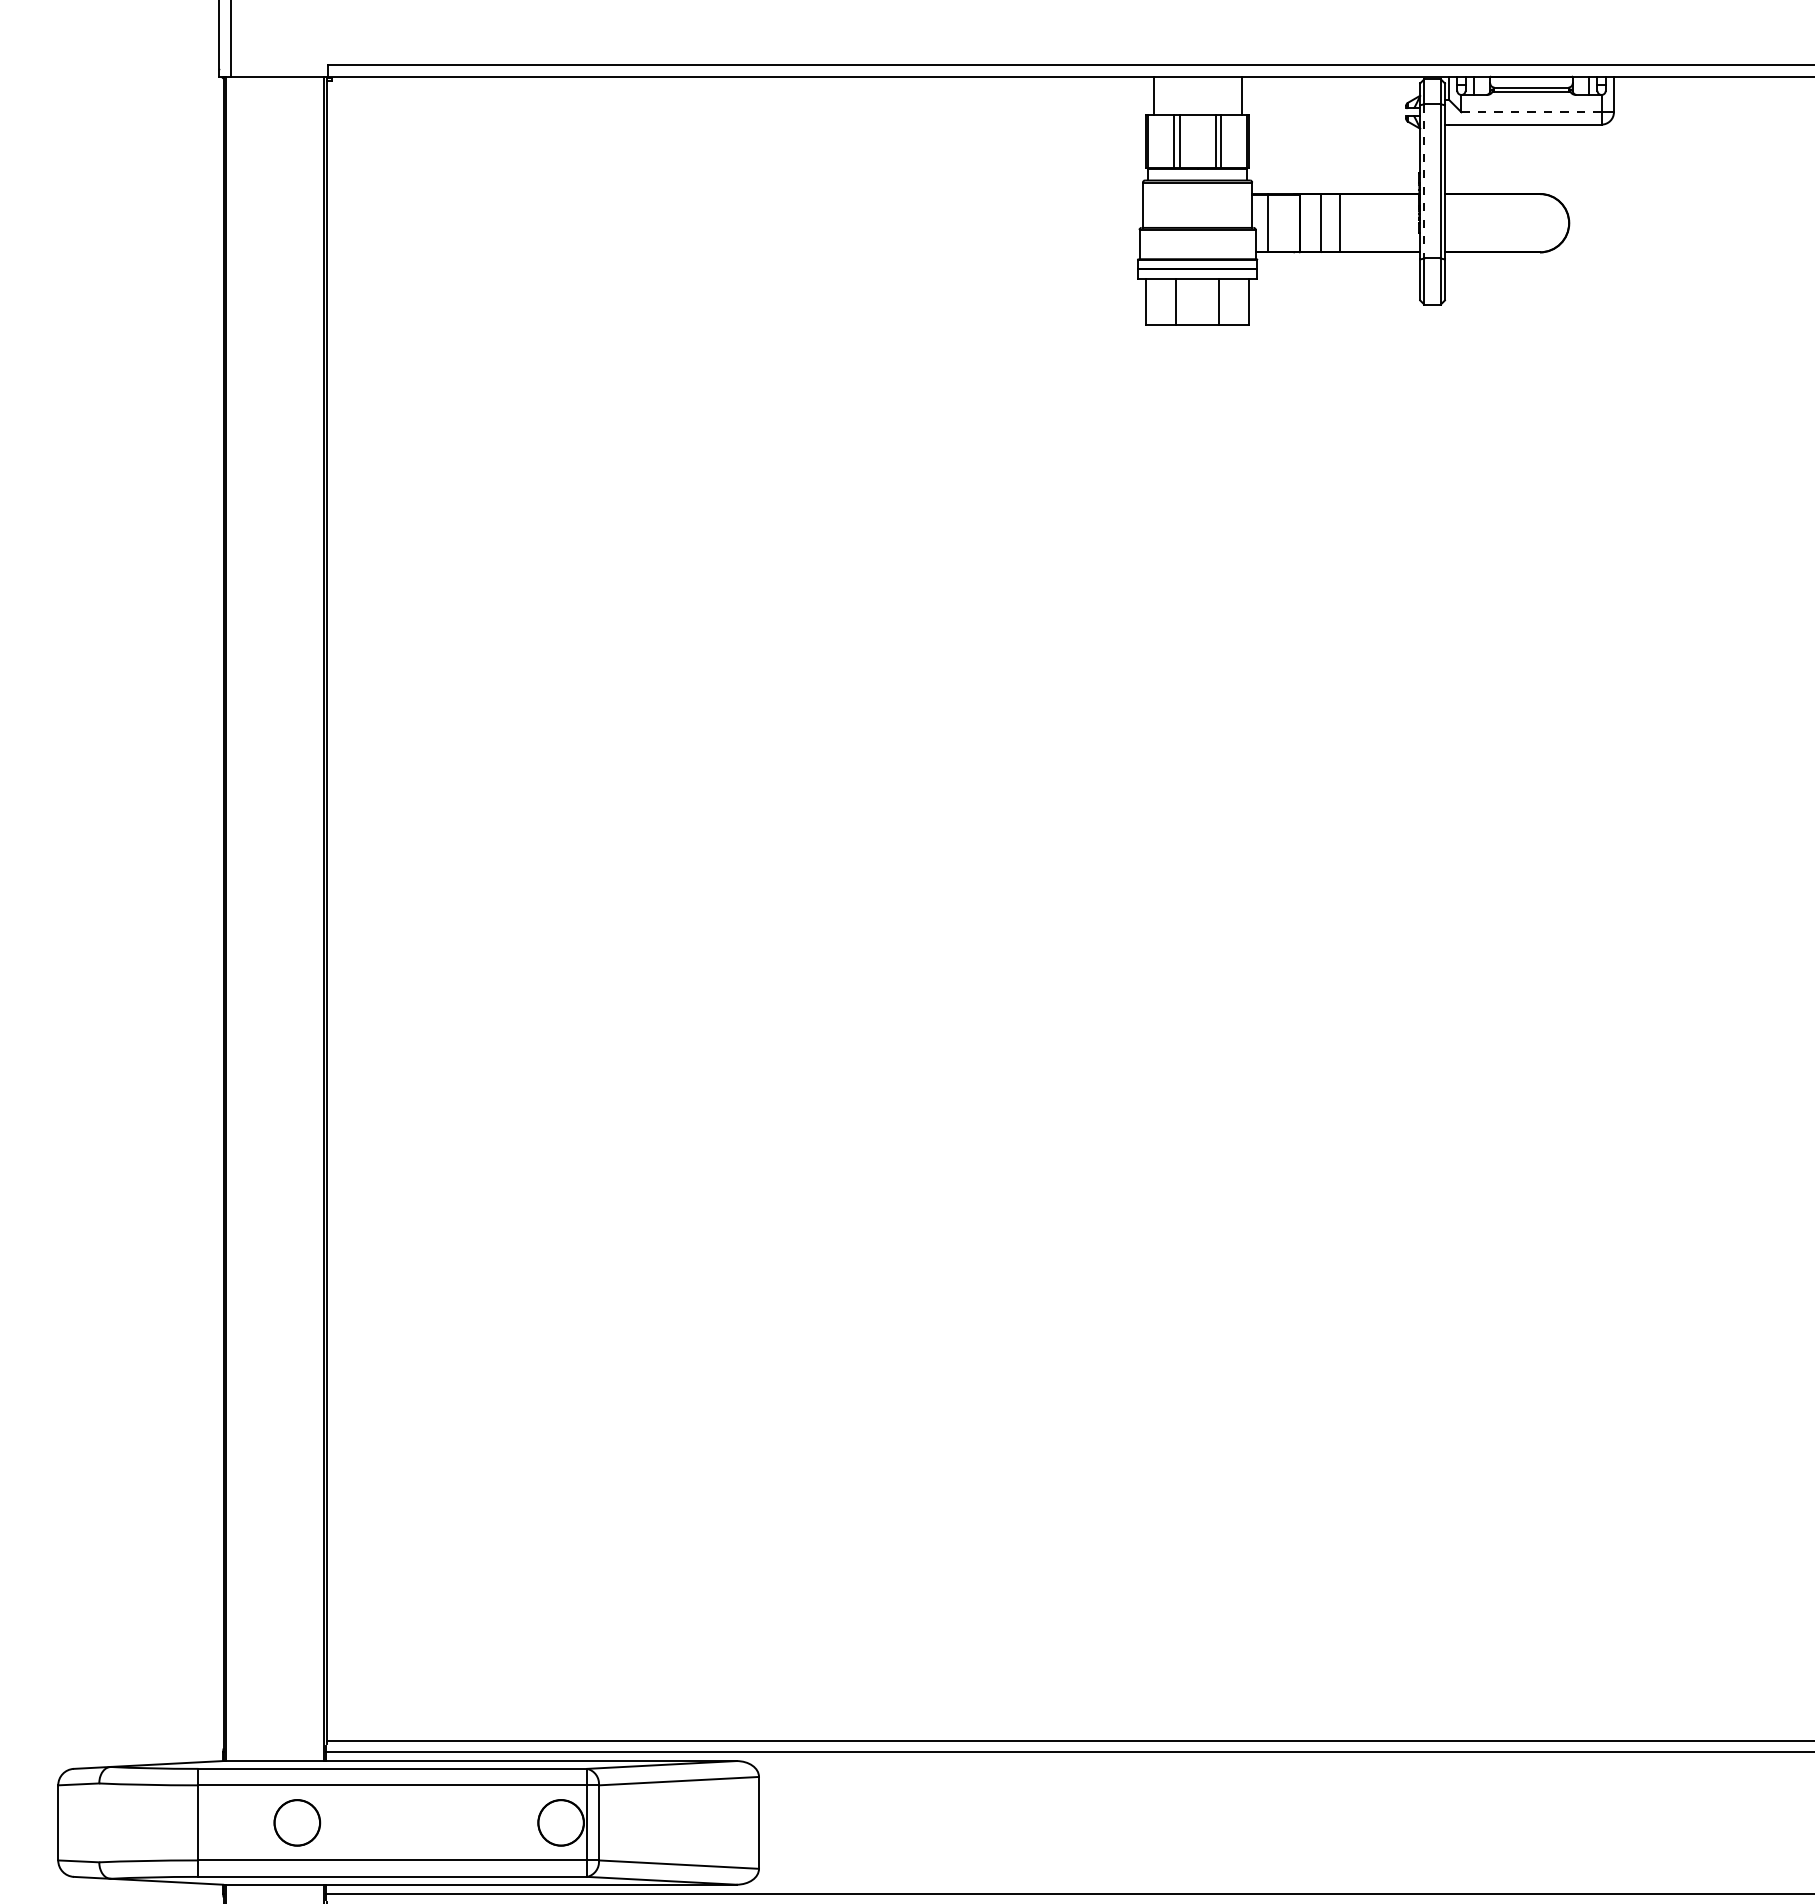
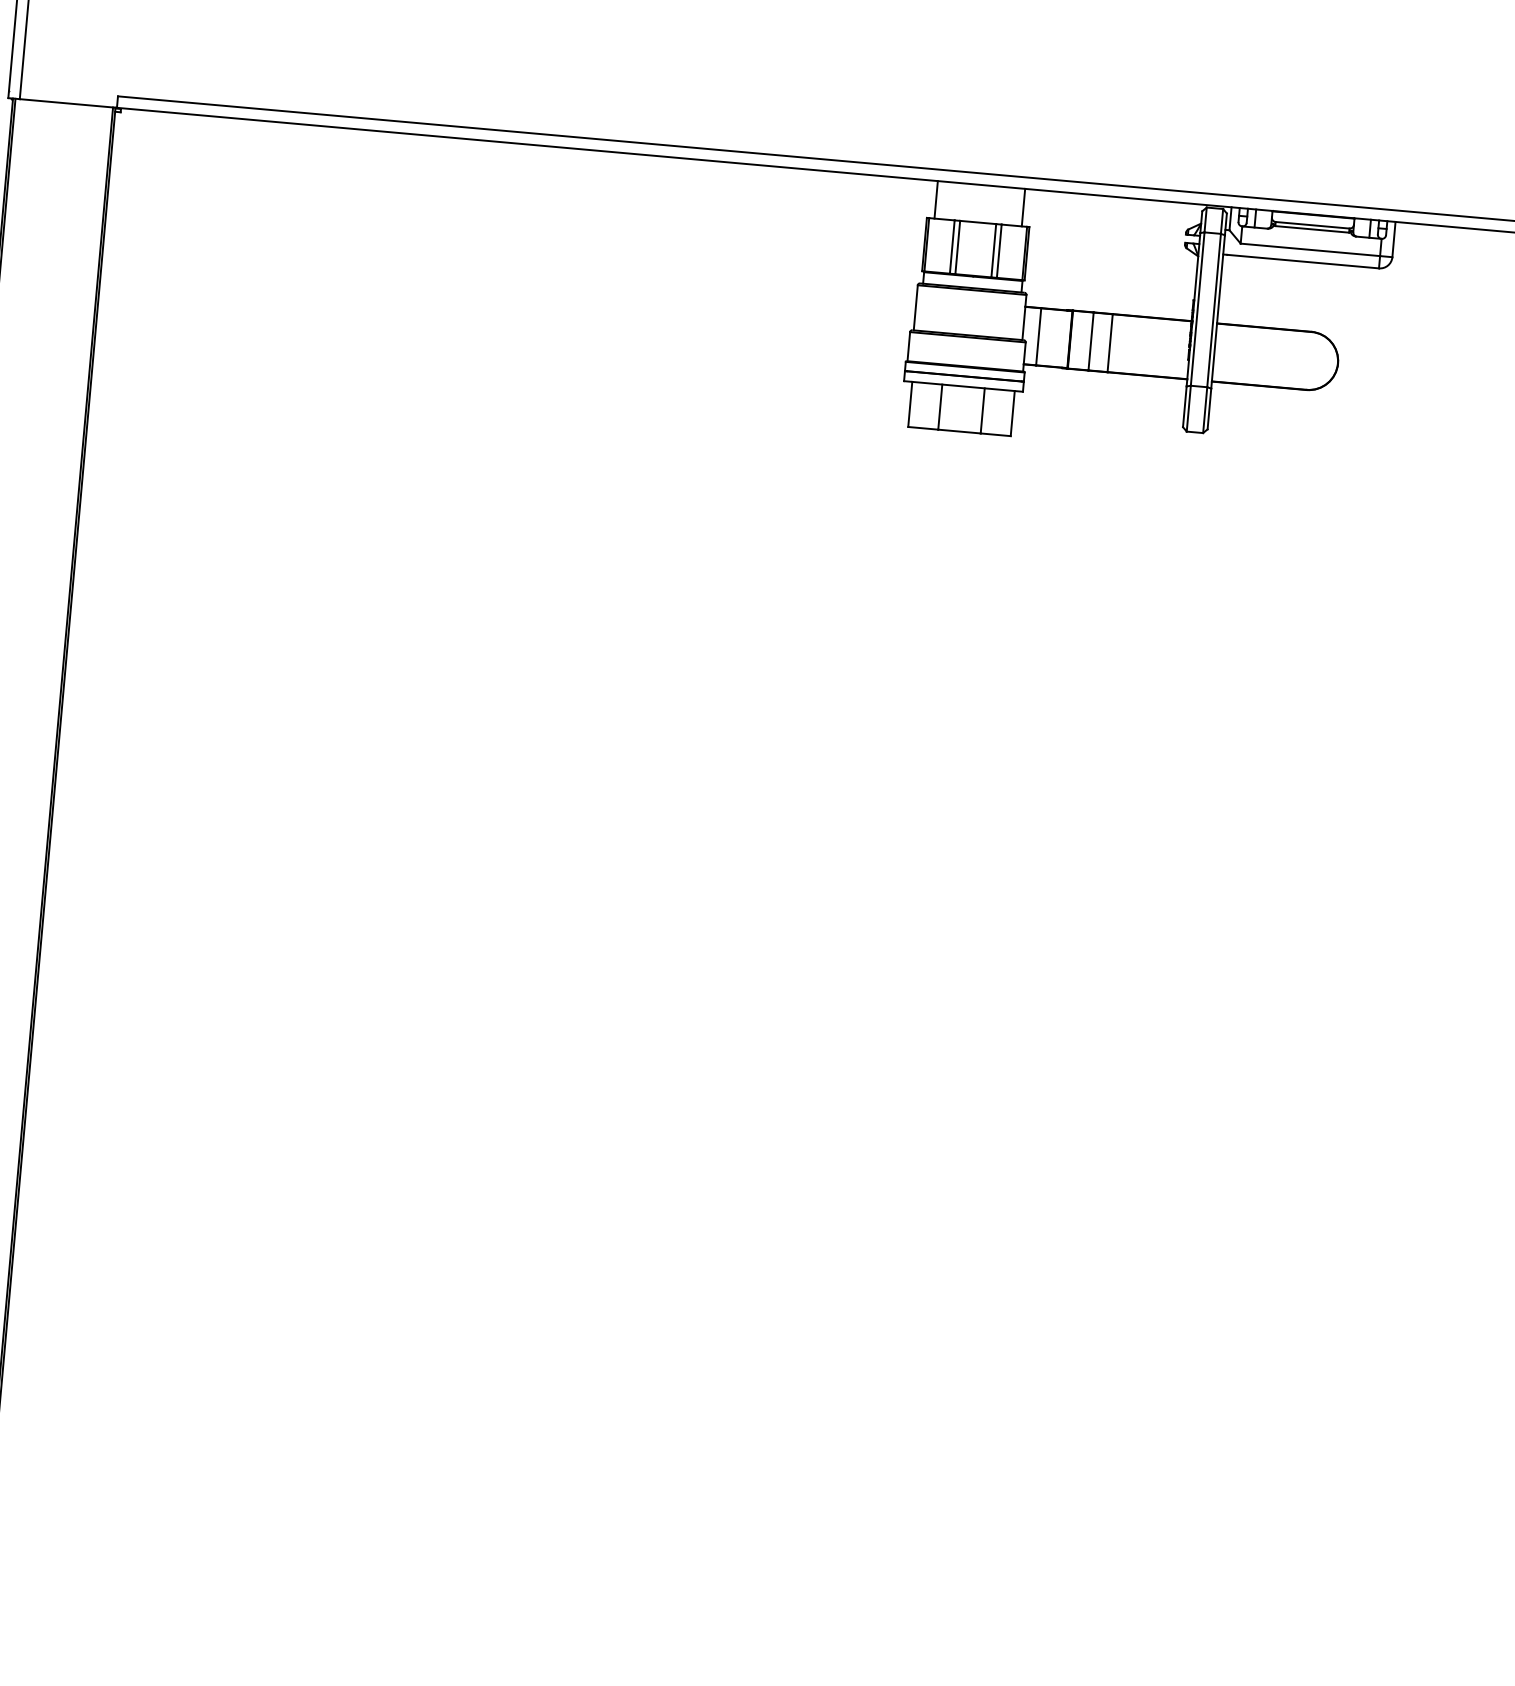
line: (1532, 112) -> (1311, 250), dashed -> solid
line: (1424, 181) -> (1197, 309), dashed -> solid

